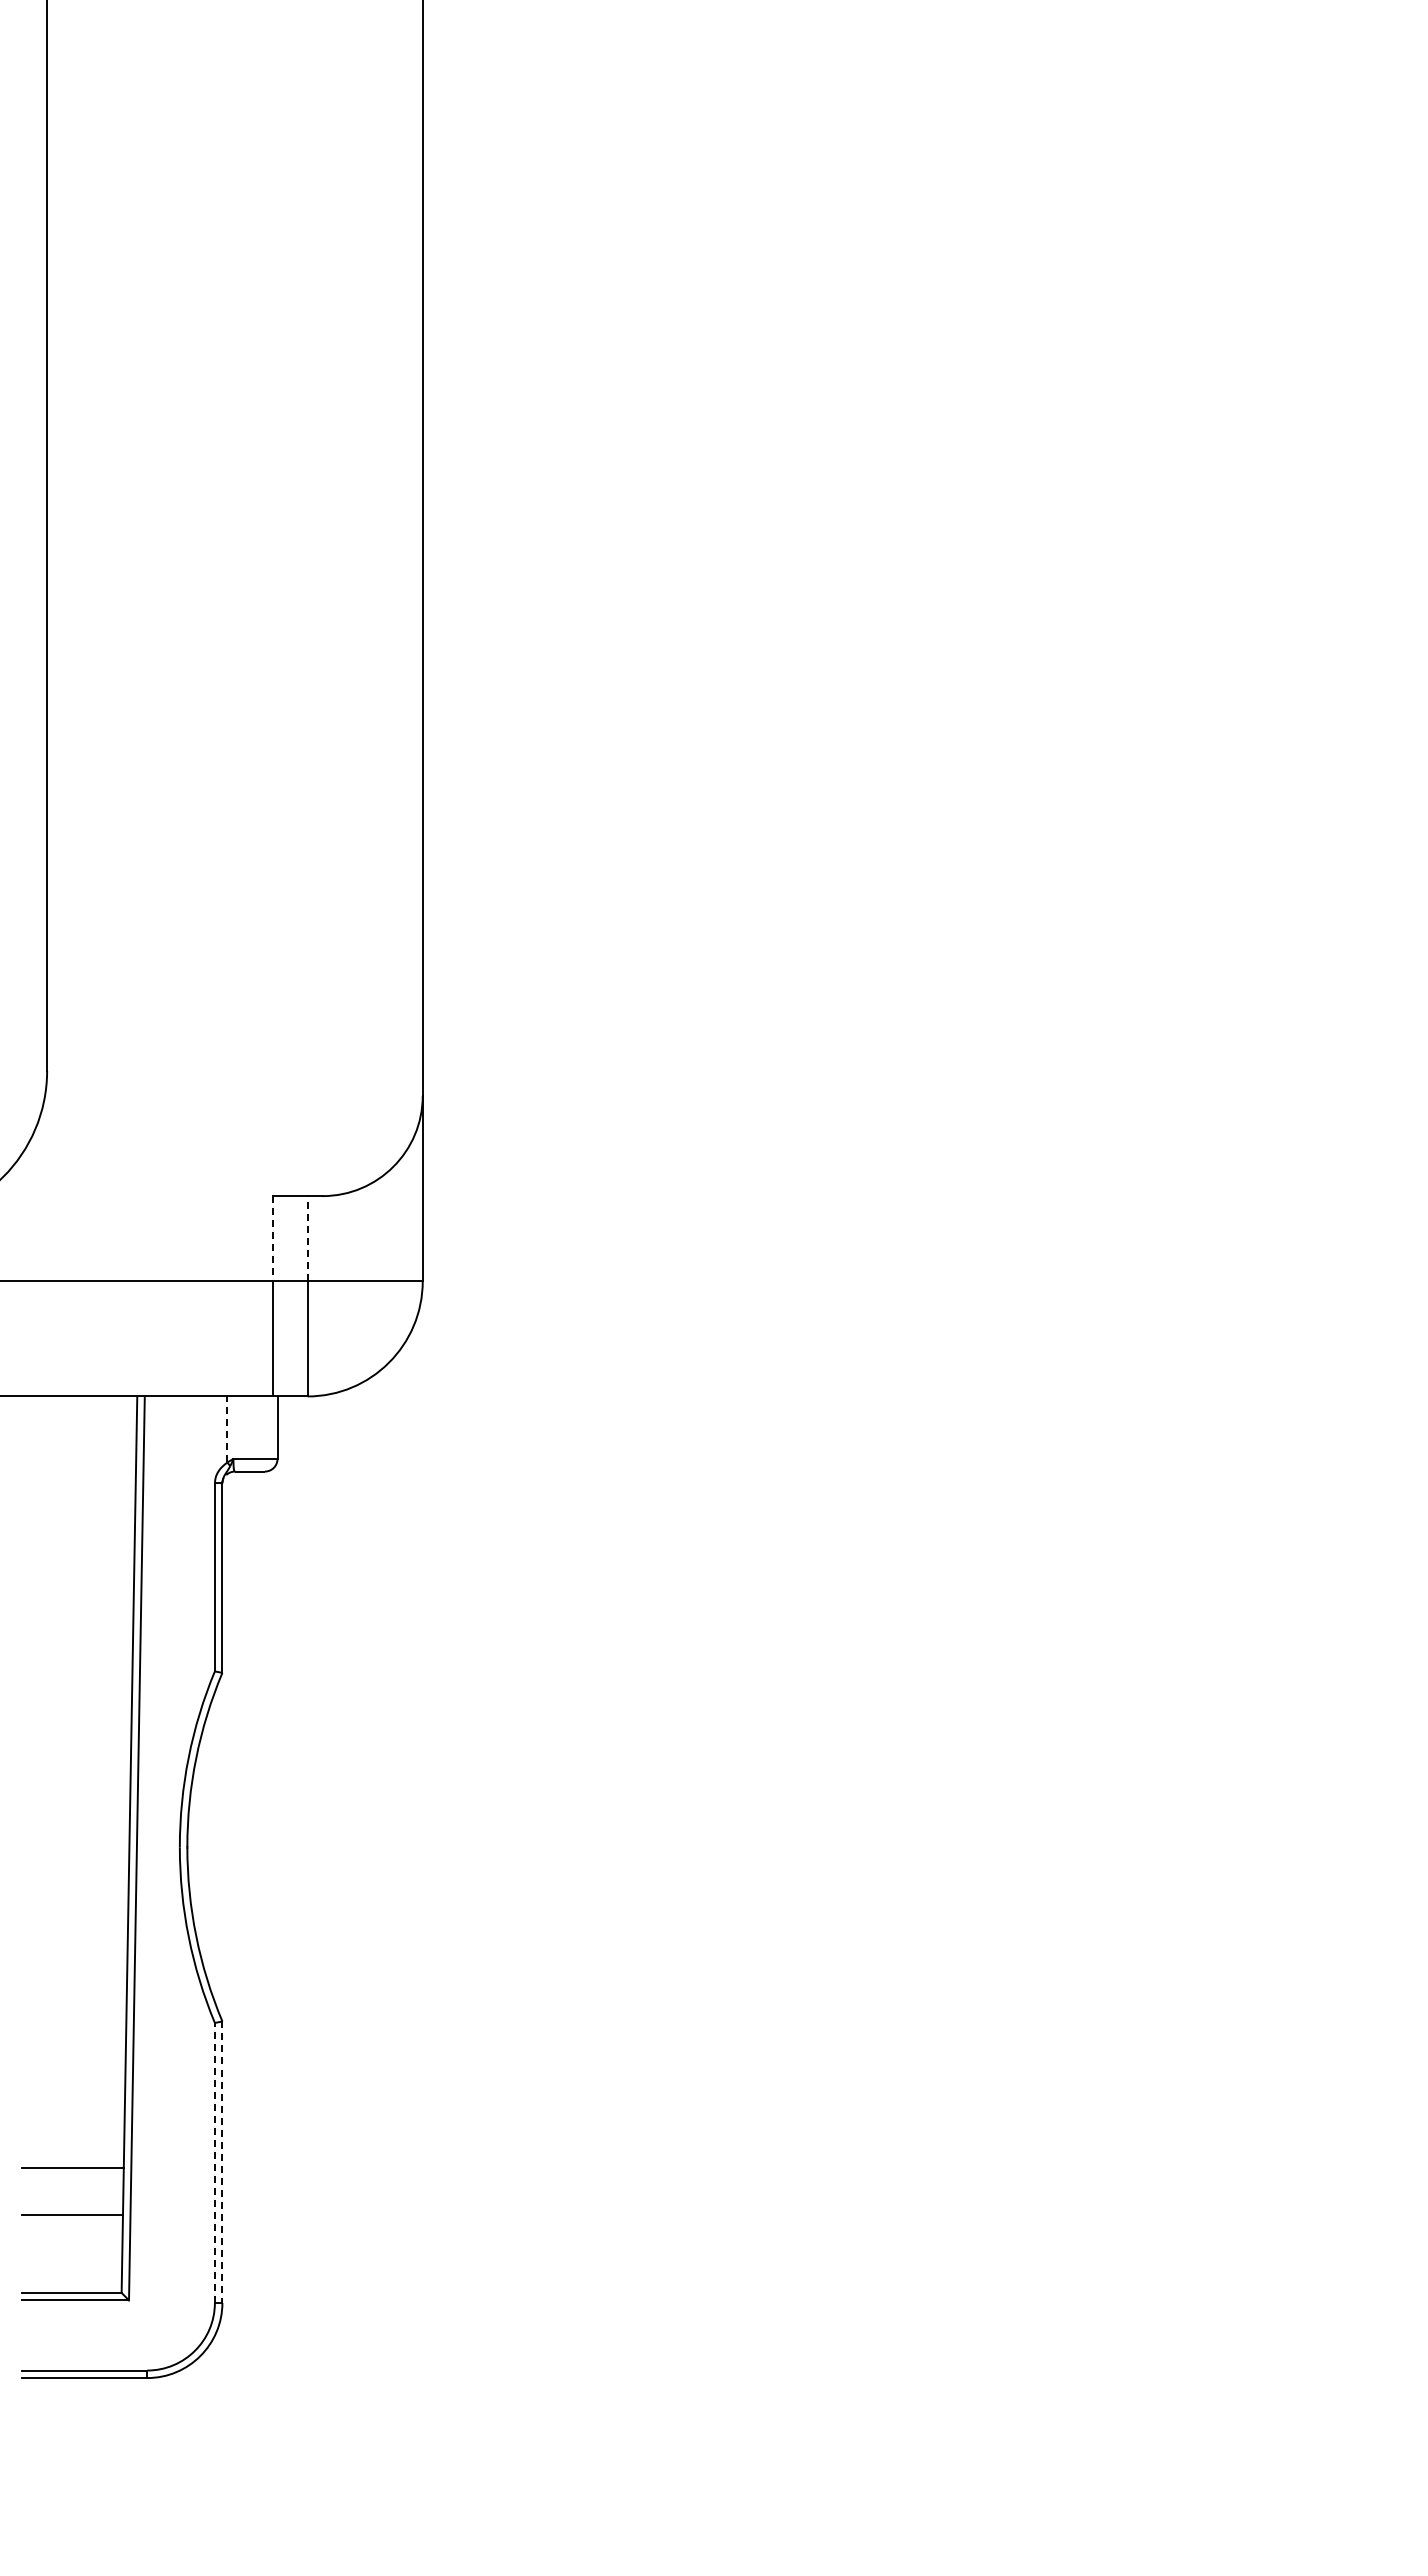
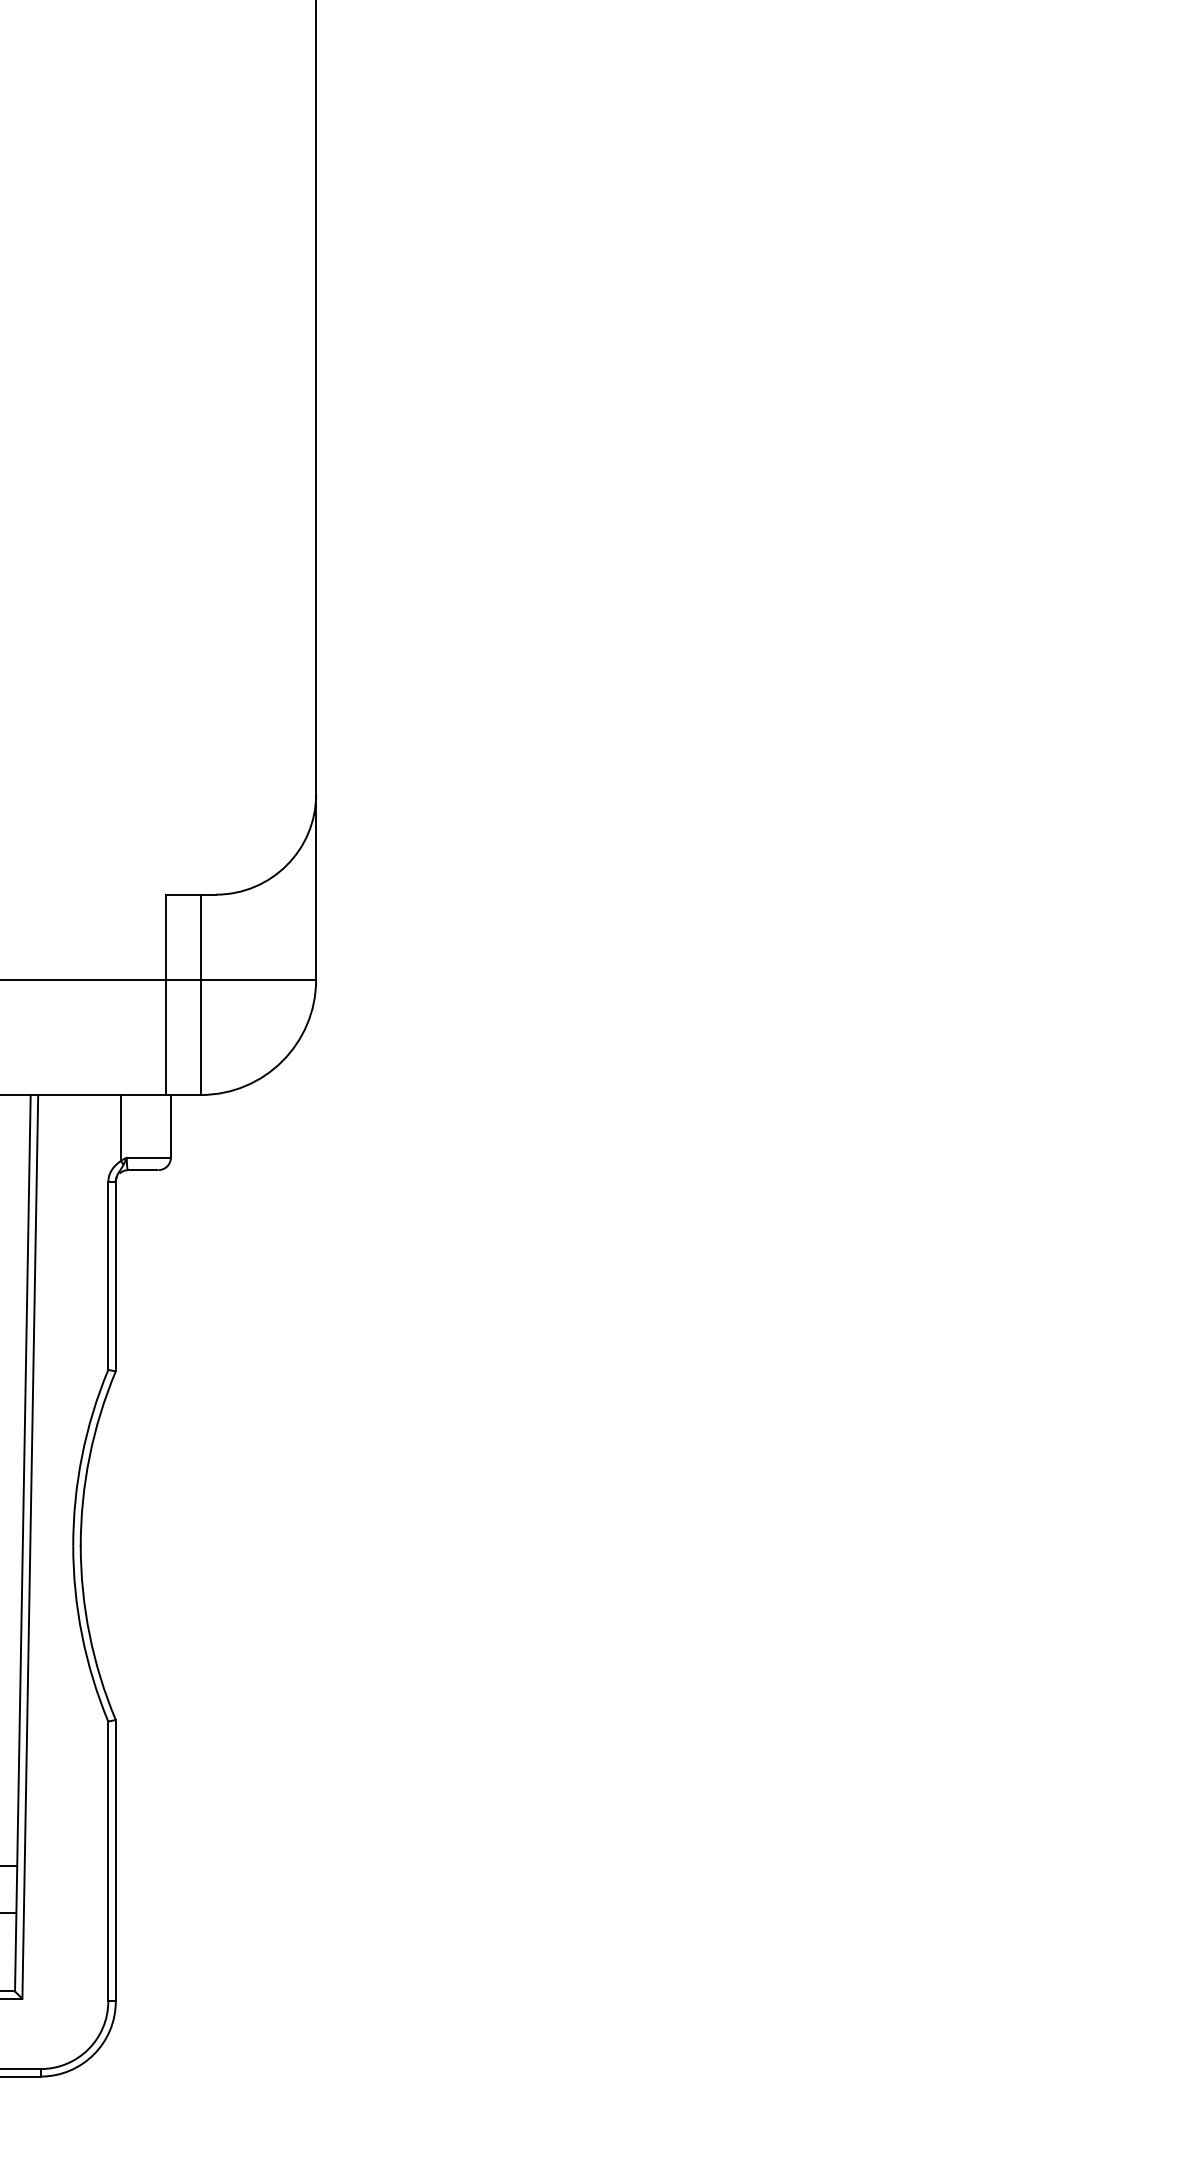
line: (272, 1238) -> (165, 937), dashed -> solid
line: (307, 1238) -> (200, 937), dashed -> solid
line: (227, 1428) -> (120, 1127), dashed -> solid
line: (214, 2162) -> (107, 1861), dashed -> solid
line: (222, 2162) -> (115, 1861), dashed -> solid

